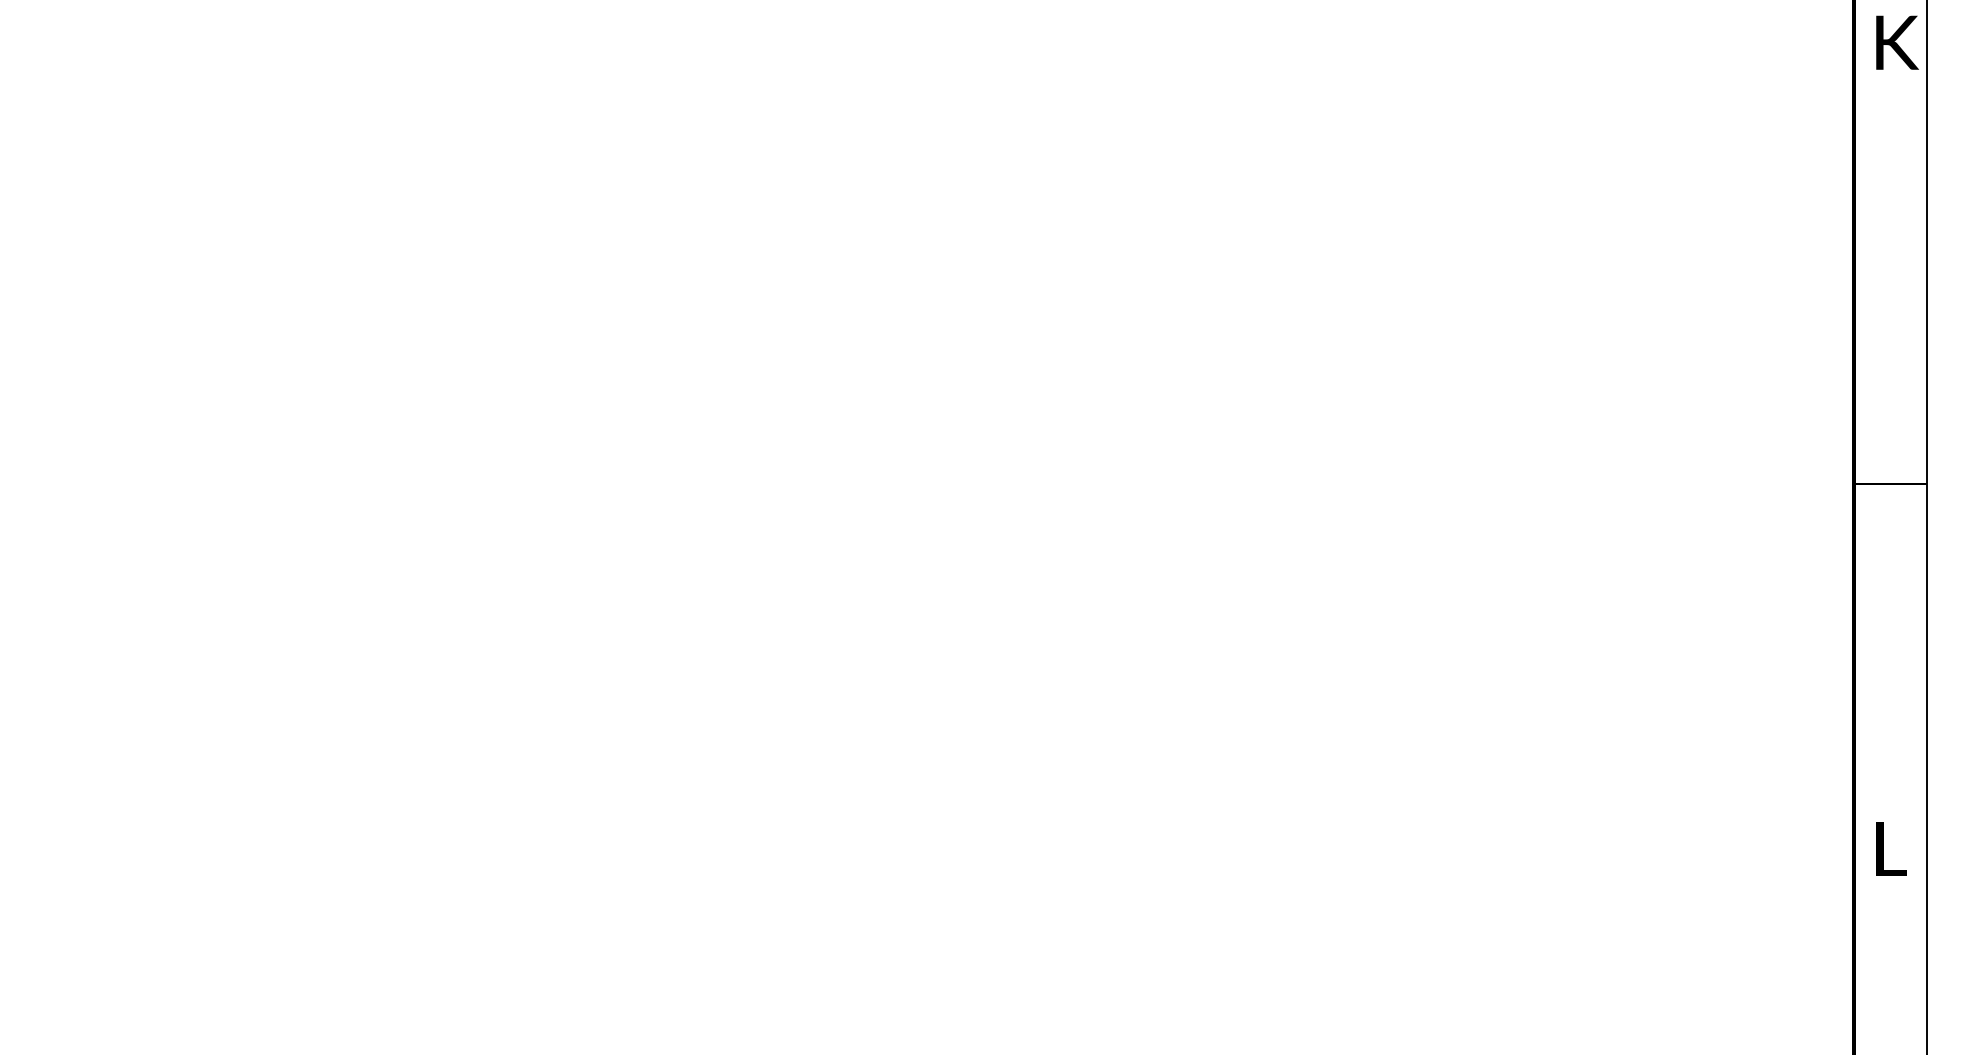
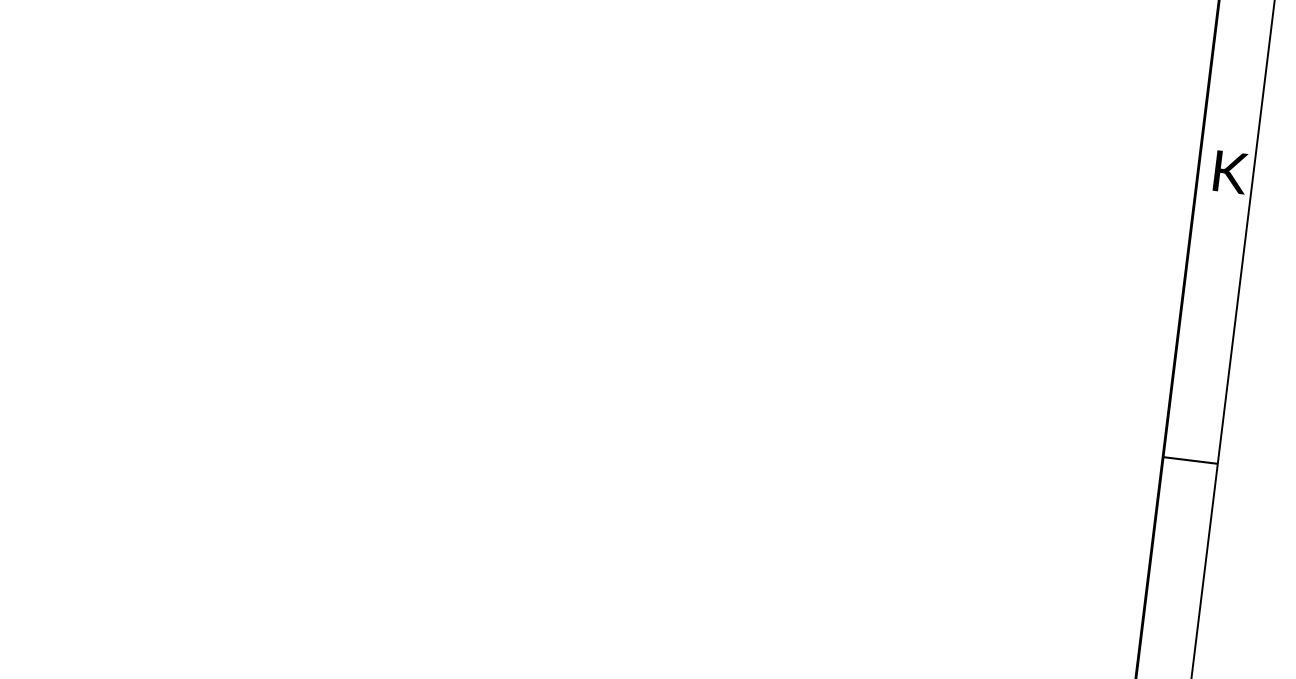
text: (1897, 42) -> (1230, 172), moved

